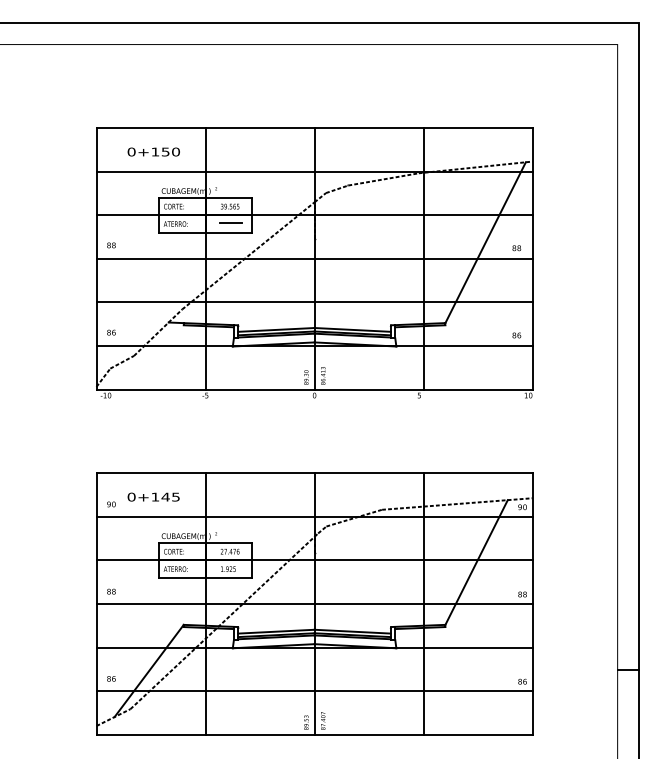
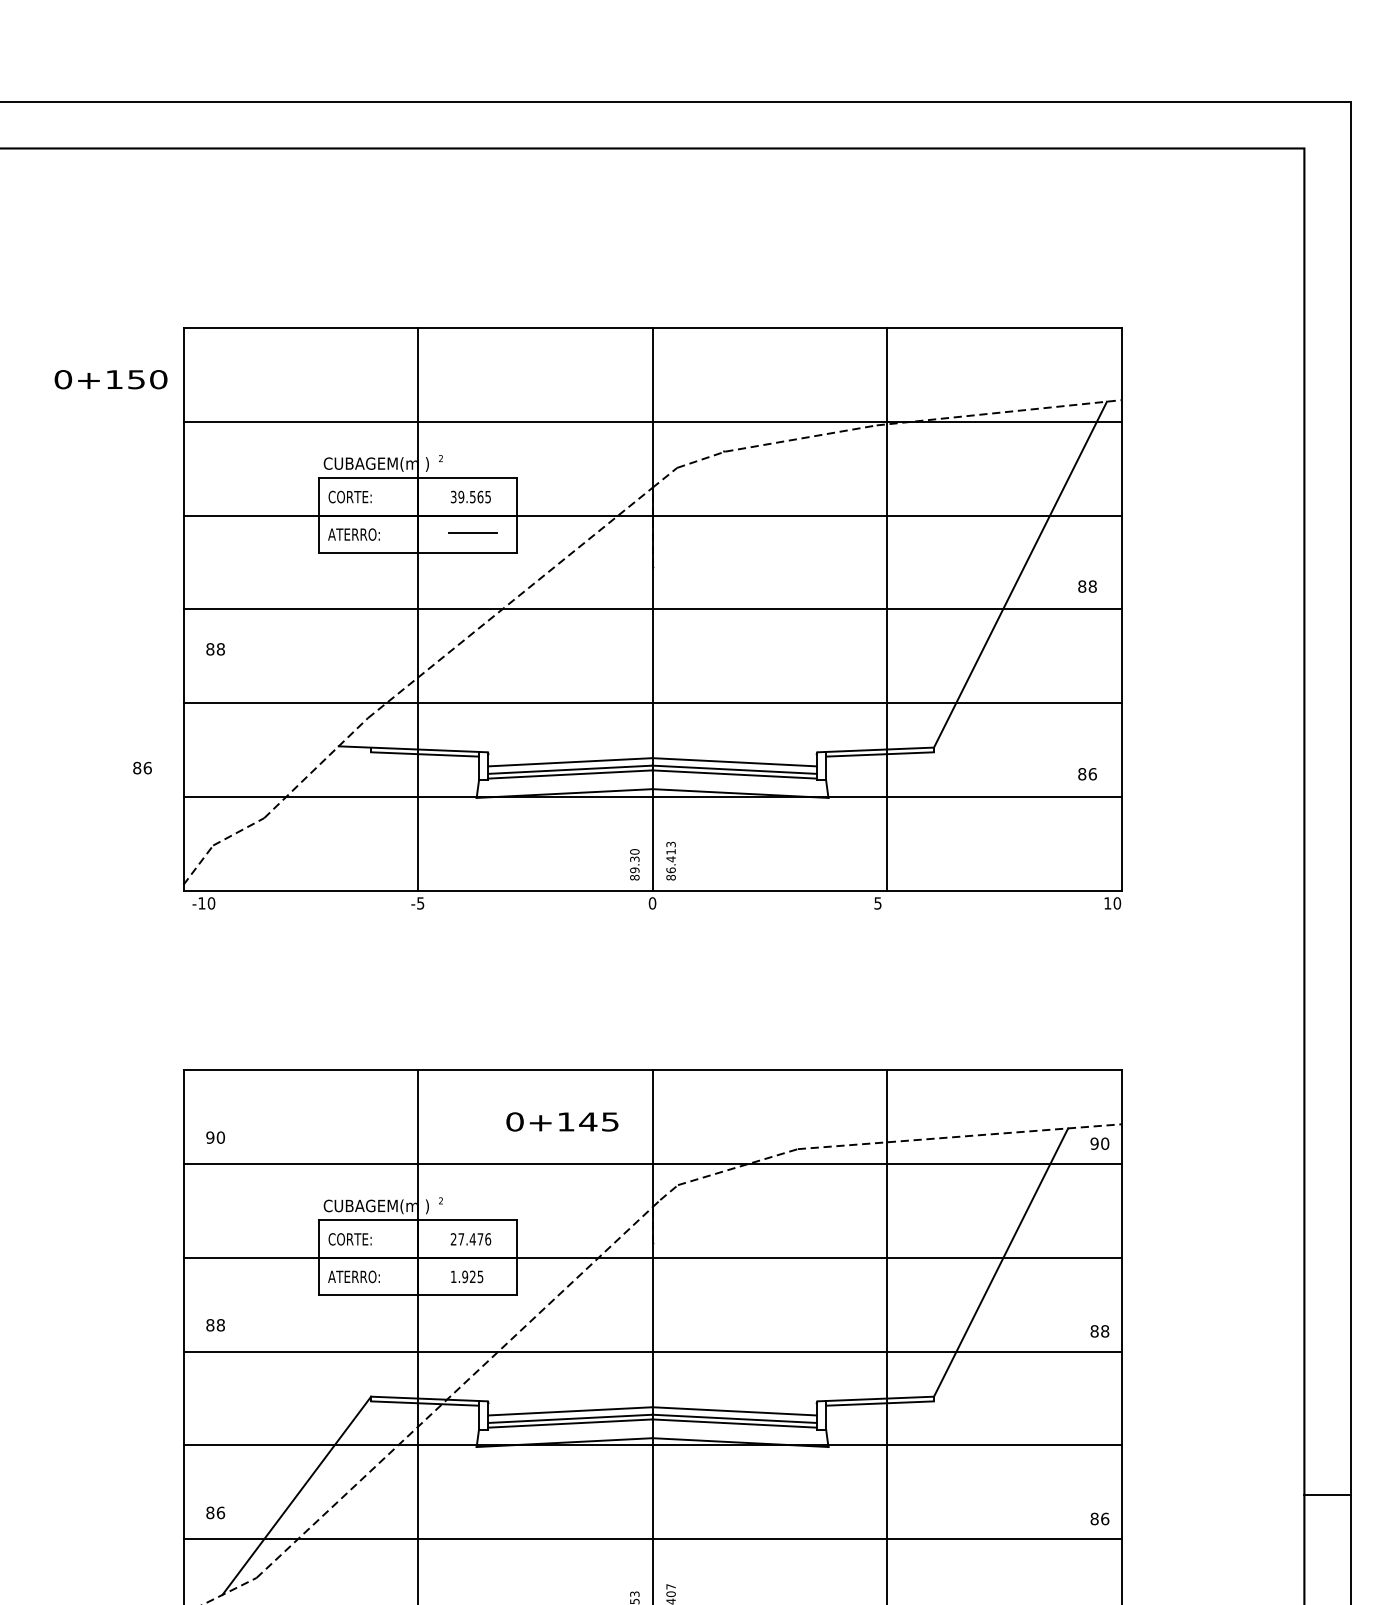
text: (153, 151) -> (110, 378), moved
text: (111, 245) -> (215, 649), moved
text: (111, 332) -> (142, 767), moved
text: (153, 496) -> (562, 1120), moved

